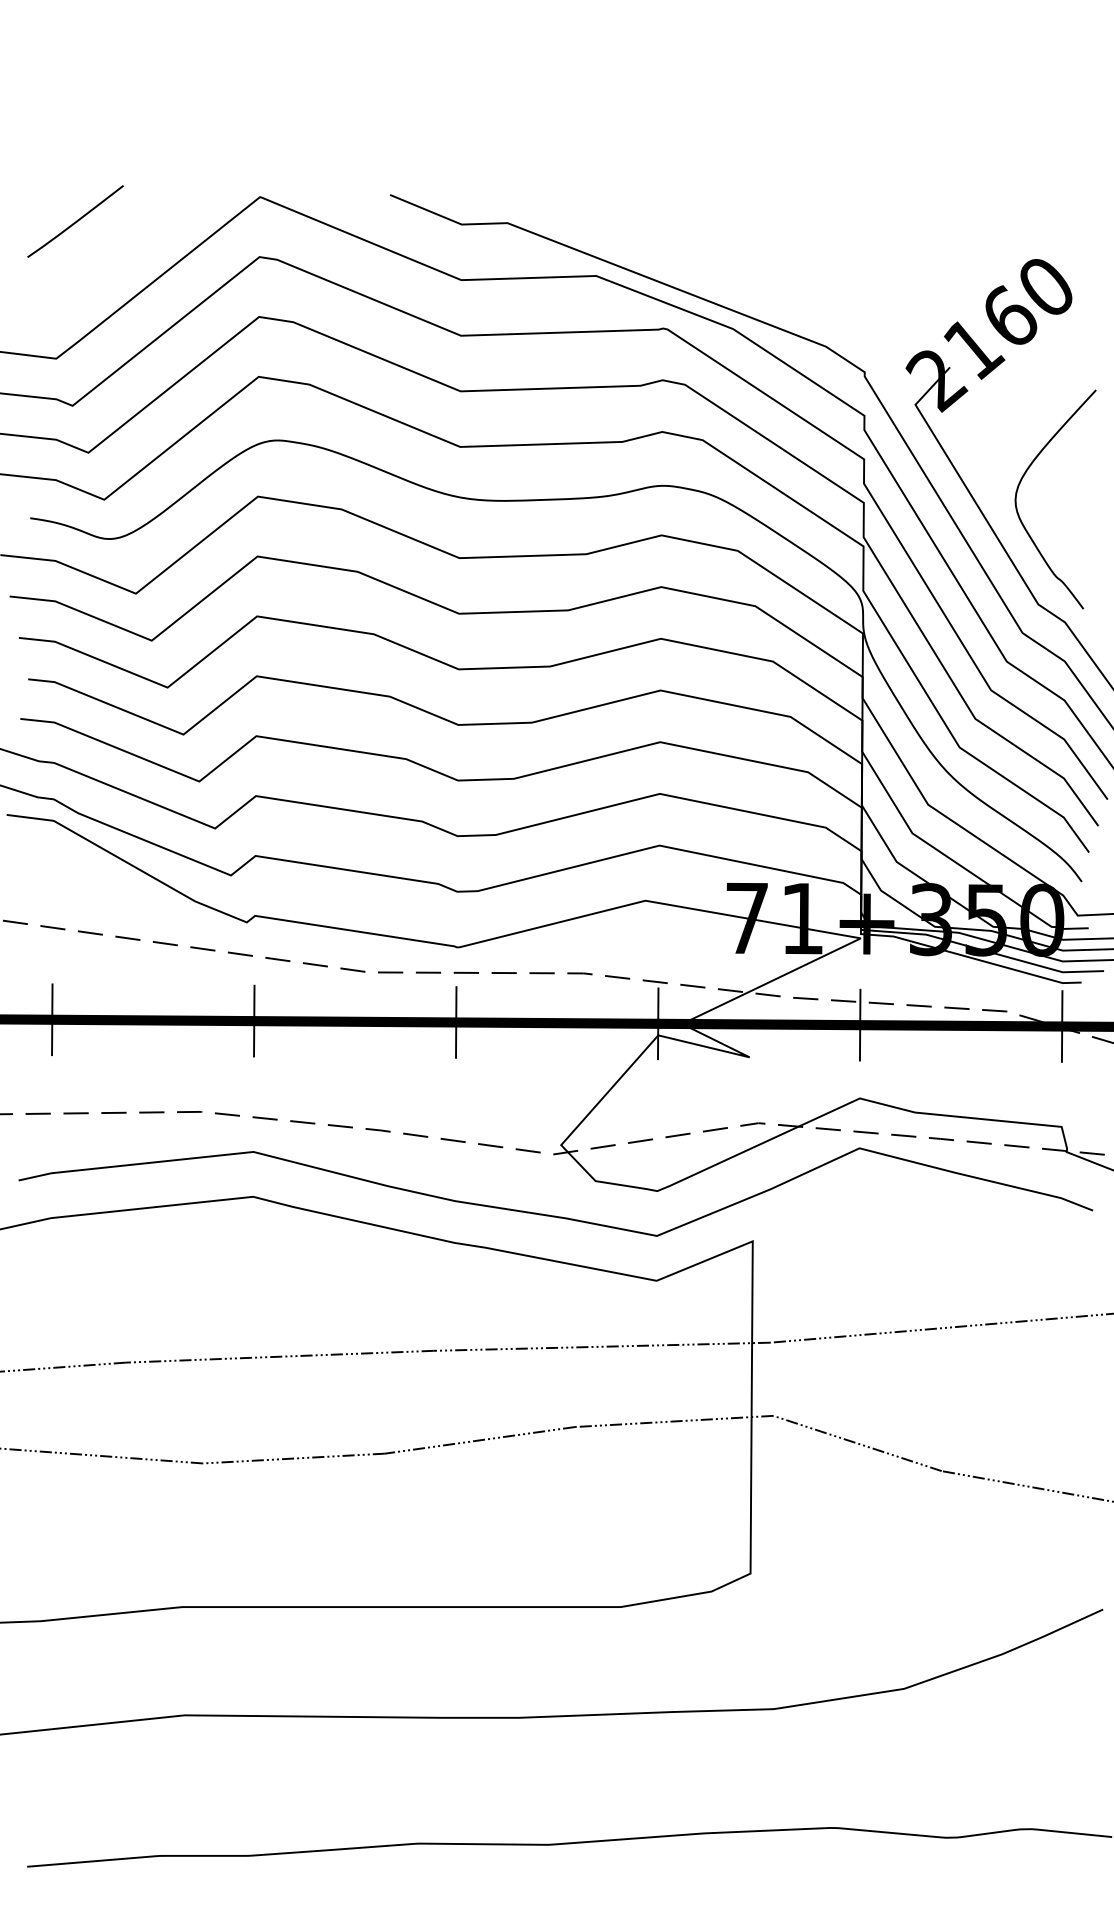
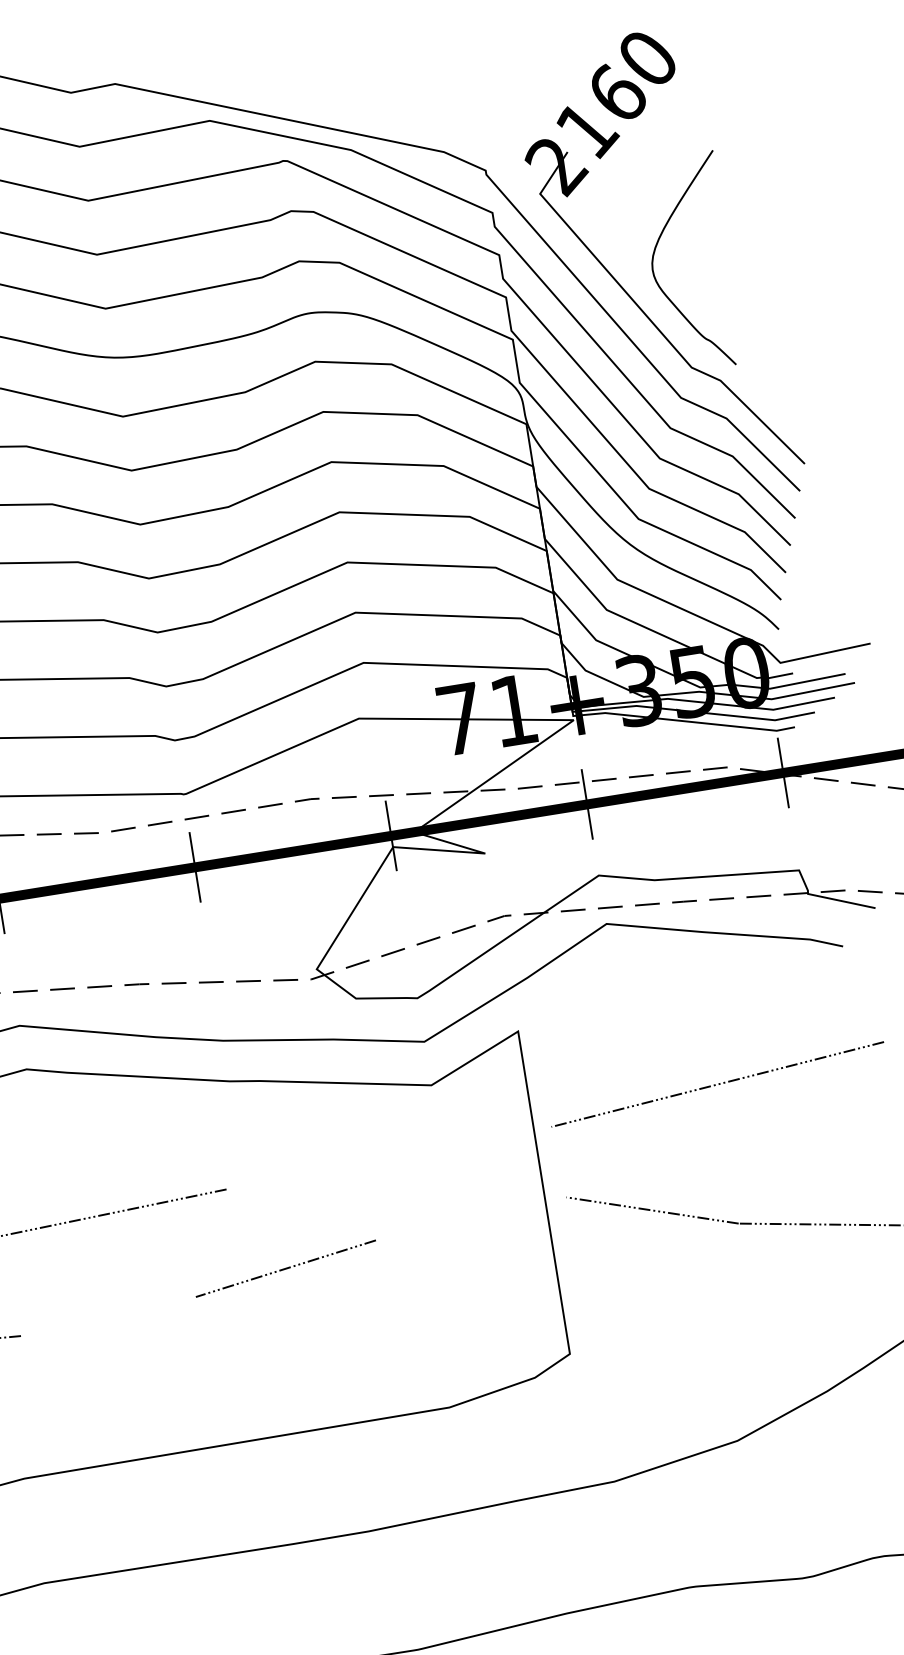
line: (601, 1346) -> (388, 1157), removed
line: (674, 1421) -> (471, 1218), removed
line: (293, 1458) -> (108, 1316), removed

